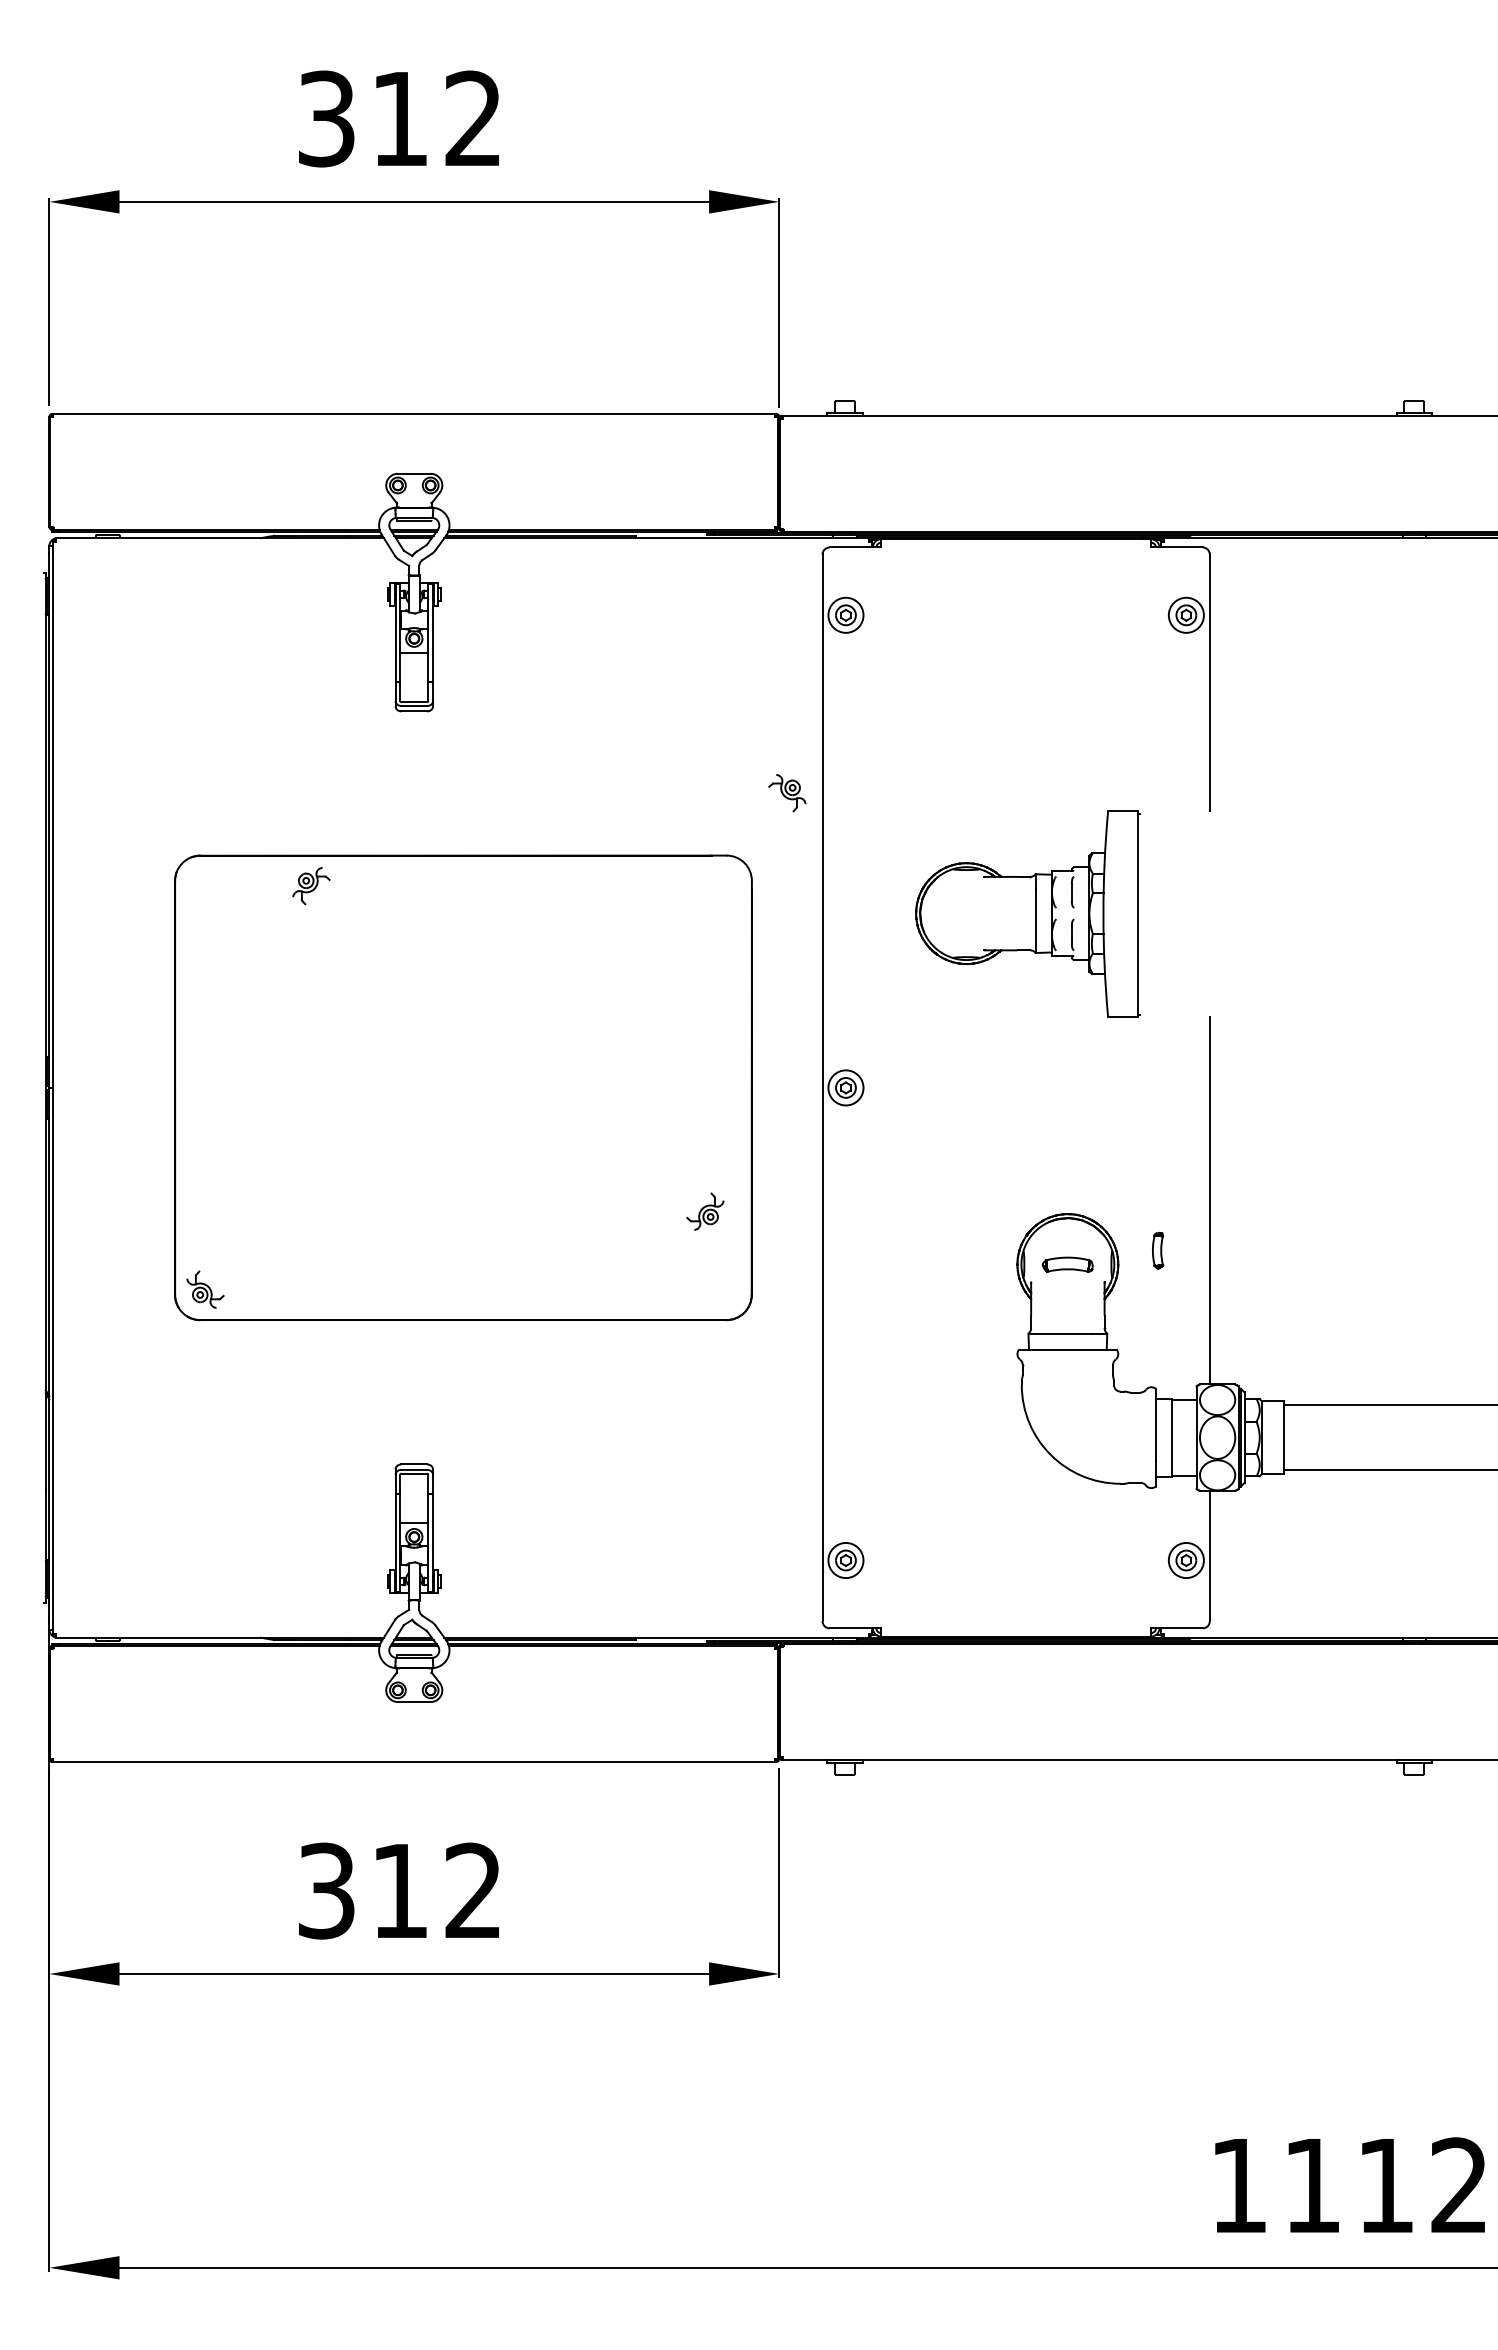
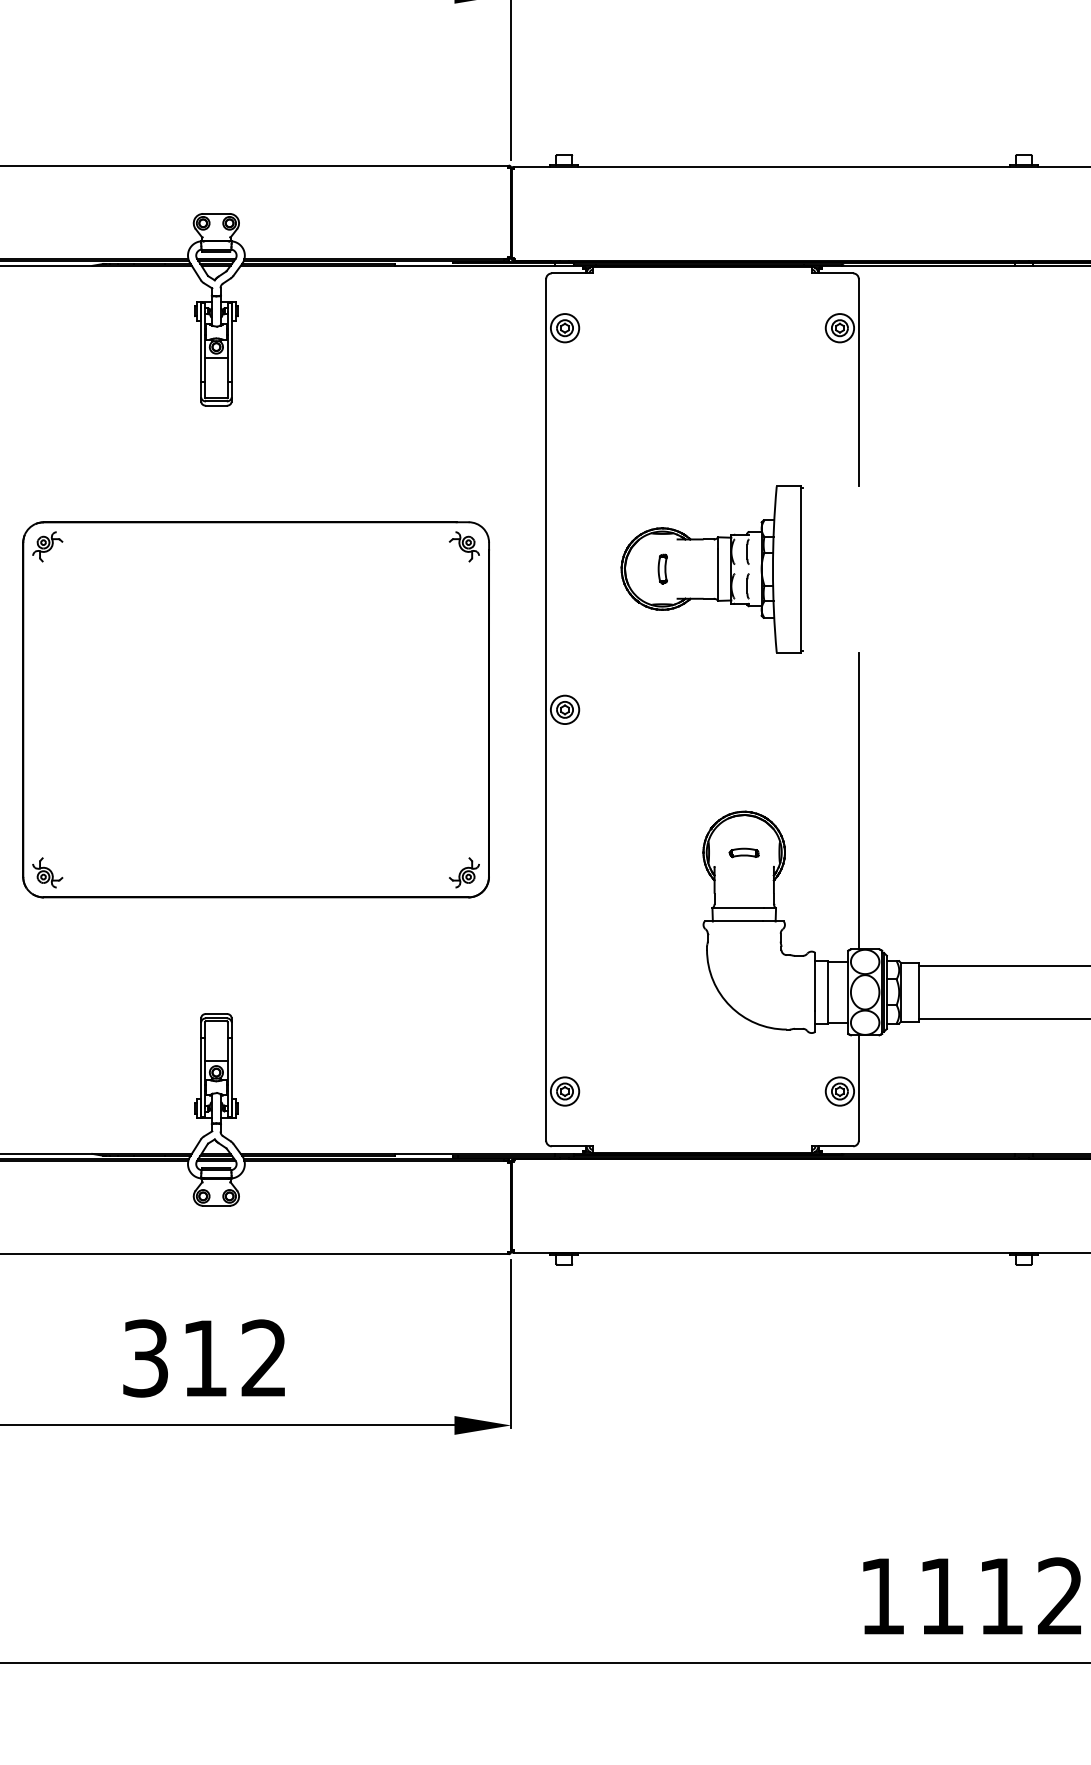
part: (787, 793) -> (464, 547), moved
part: (311, 886) -> (47, 547), moved
part: (705, 1211) -> (464, 872), moved
part: (1158, 1250) -> (663, 569), moved
part: (1067, 1265) -> (743, 853), size x0.71

